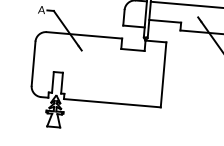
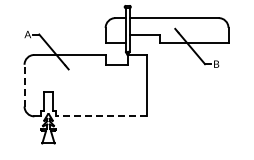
line: (33, 63) -> (24, 85), solid -> dashed
line: (112, 103) -> (101, 116), solid -> dashed

